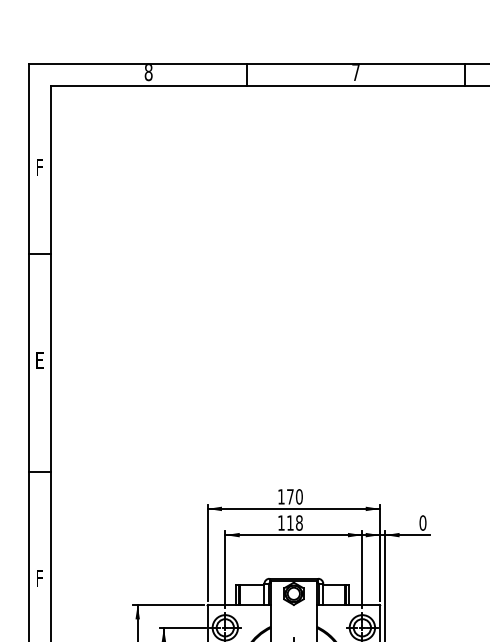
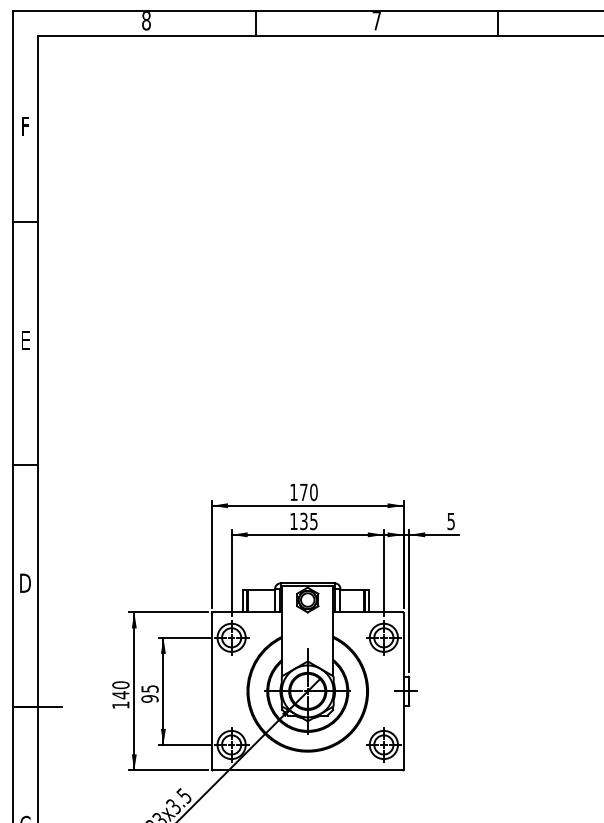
text: (294, 523) -> (308, 521), 118 -> 135
text: (423, 523) -> (451, 521), 0 -> 5
text: (39, 578) -> (25, 582), F -> D

